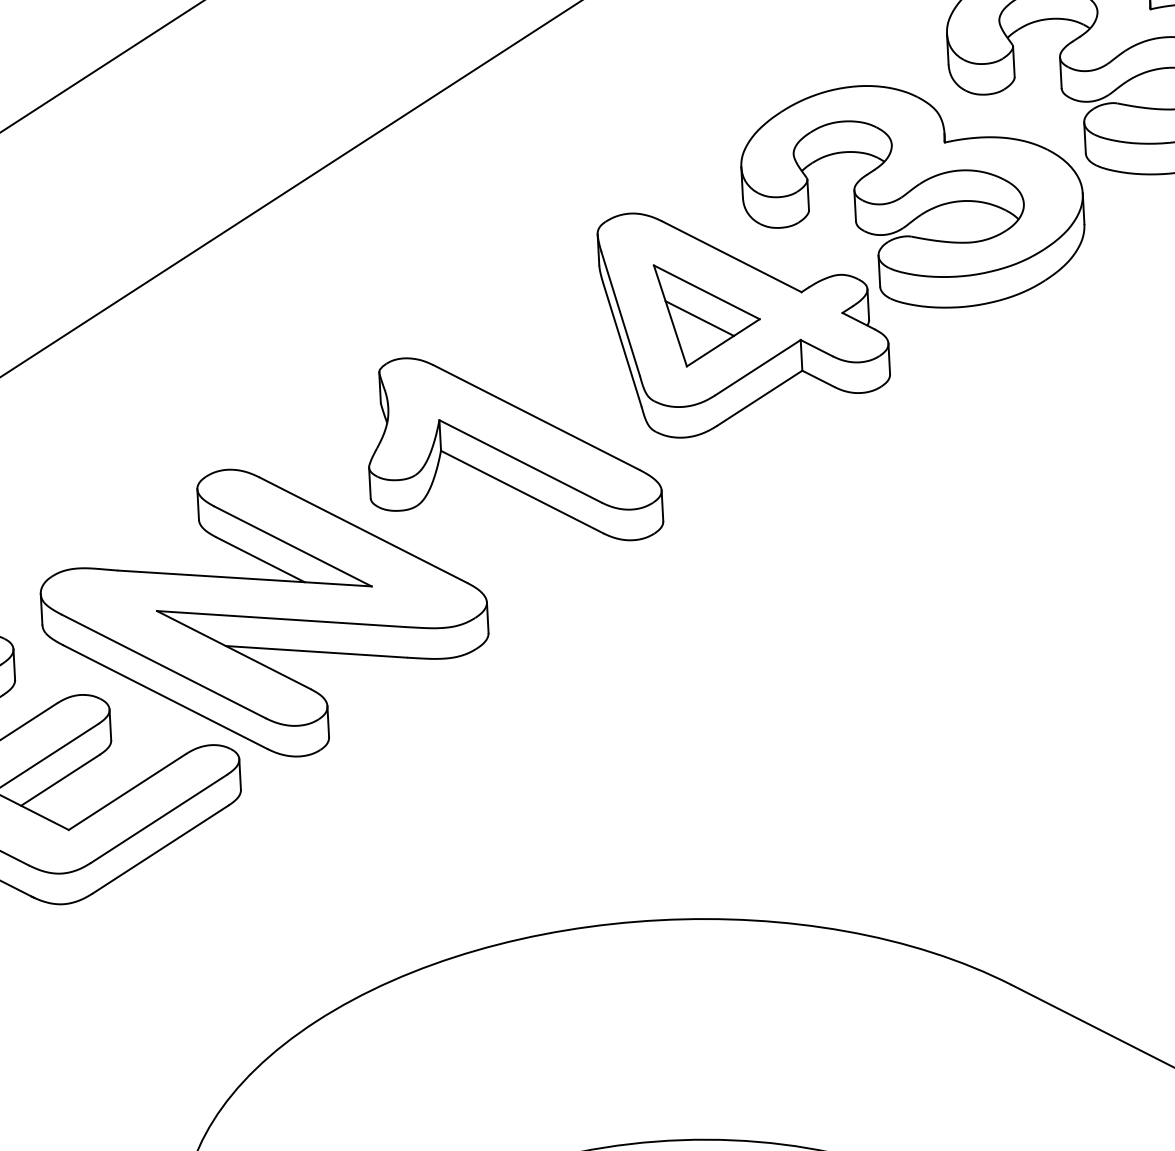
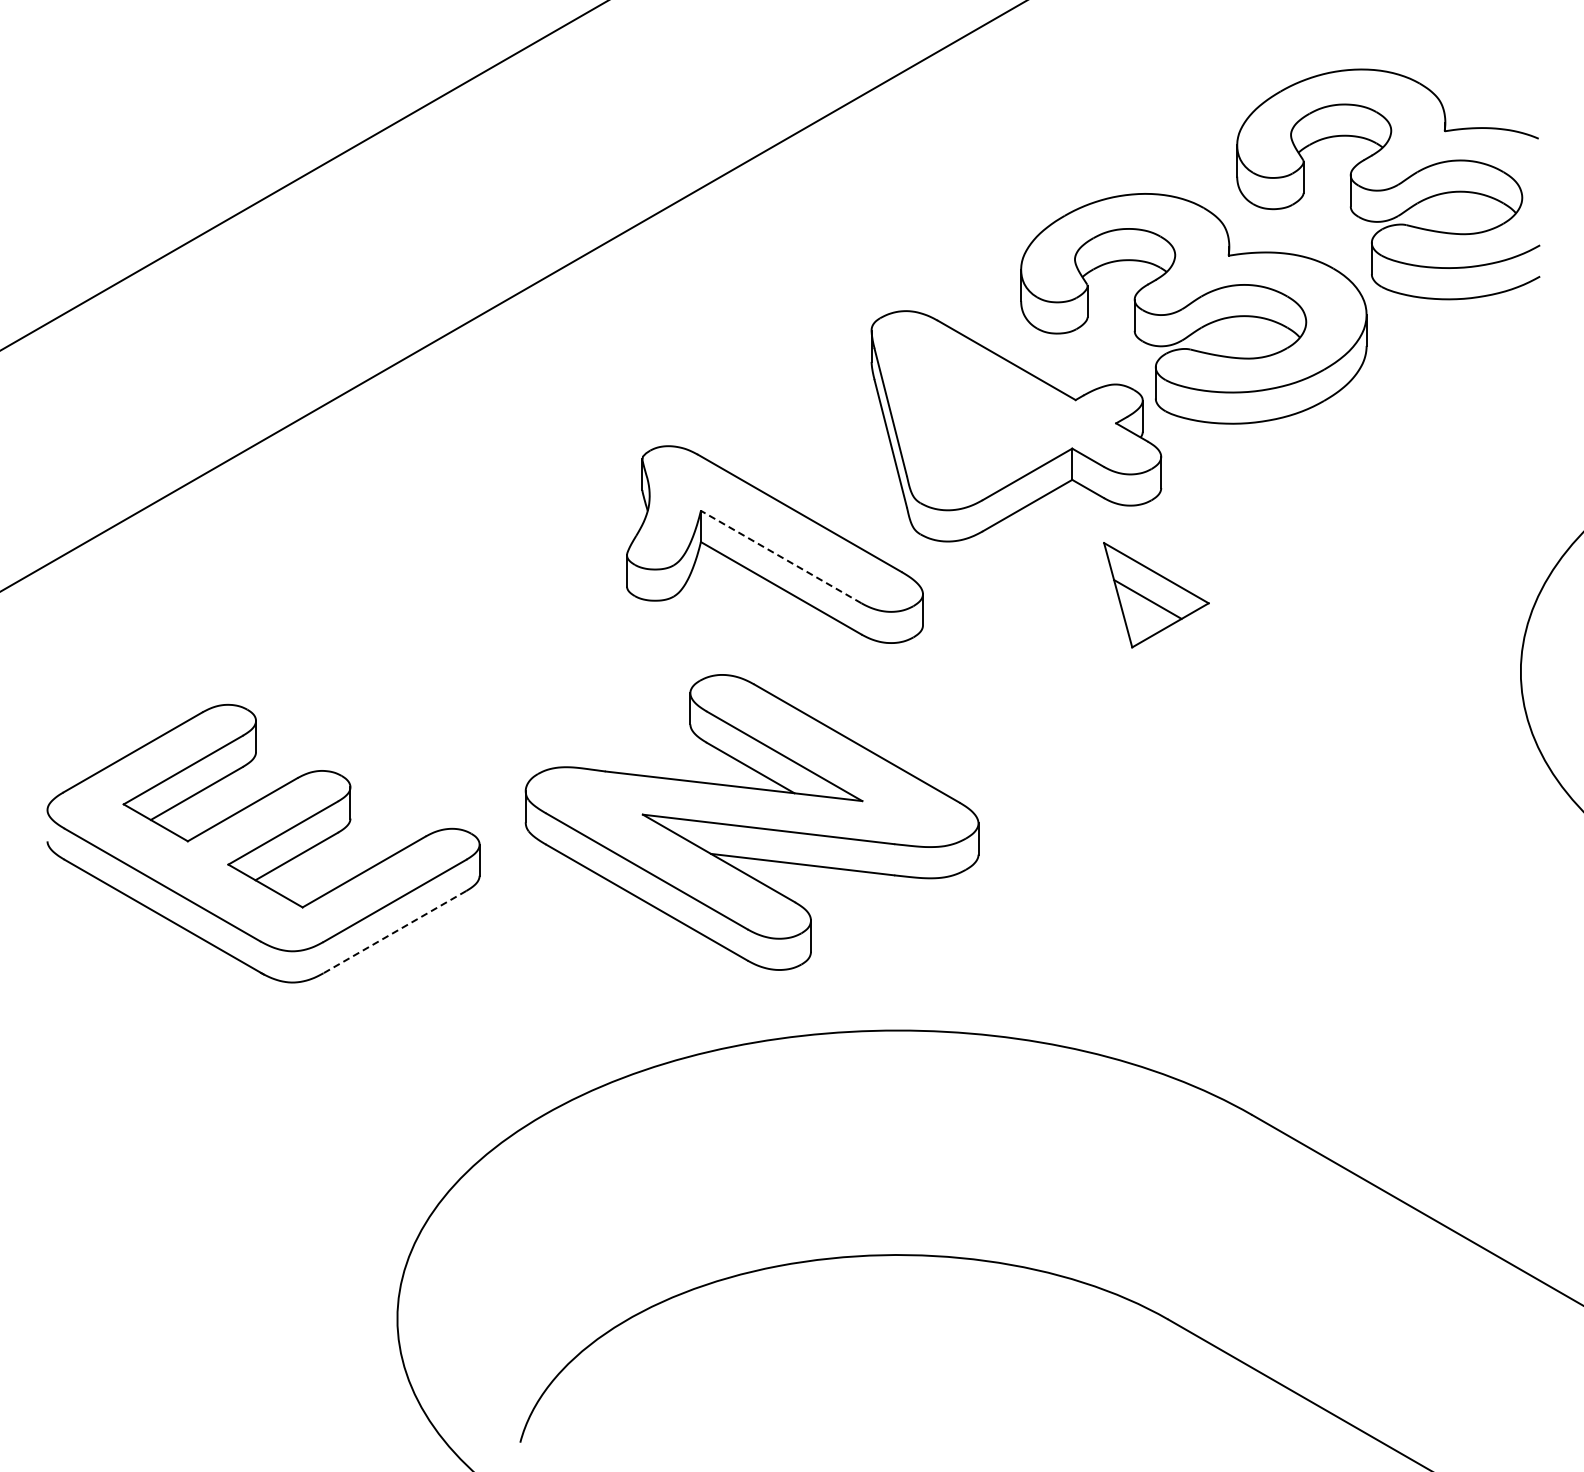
part: (708, 314) -> (1156, 595), moved
line: (520, 461) -> (781, 557), solid -> dashed
part: (264, 613) -> (751, 822), moved
line: (160, 849) -> (394, 932), solid -> dashed

